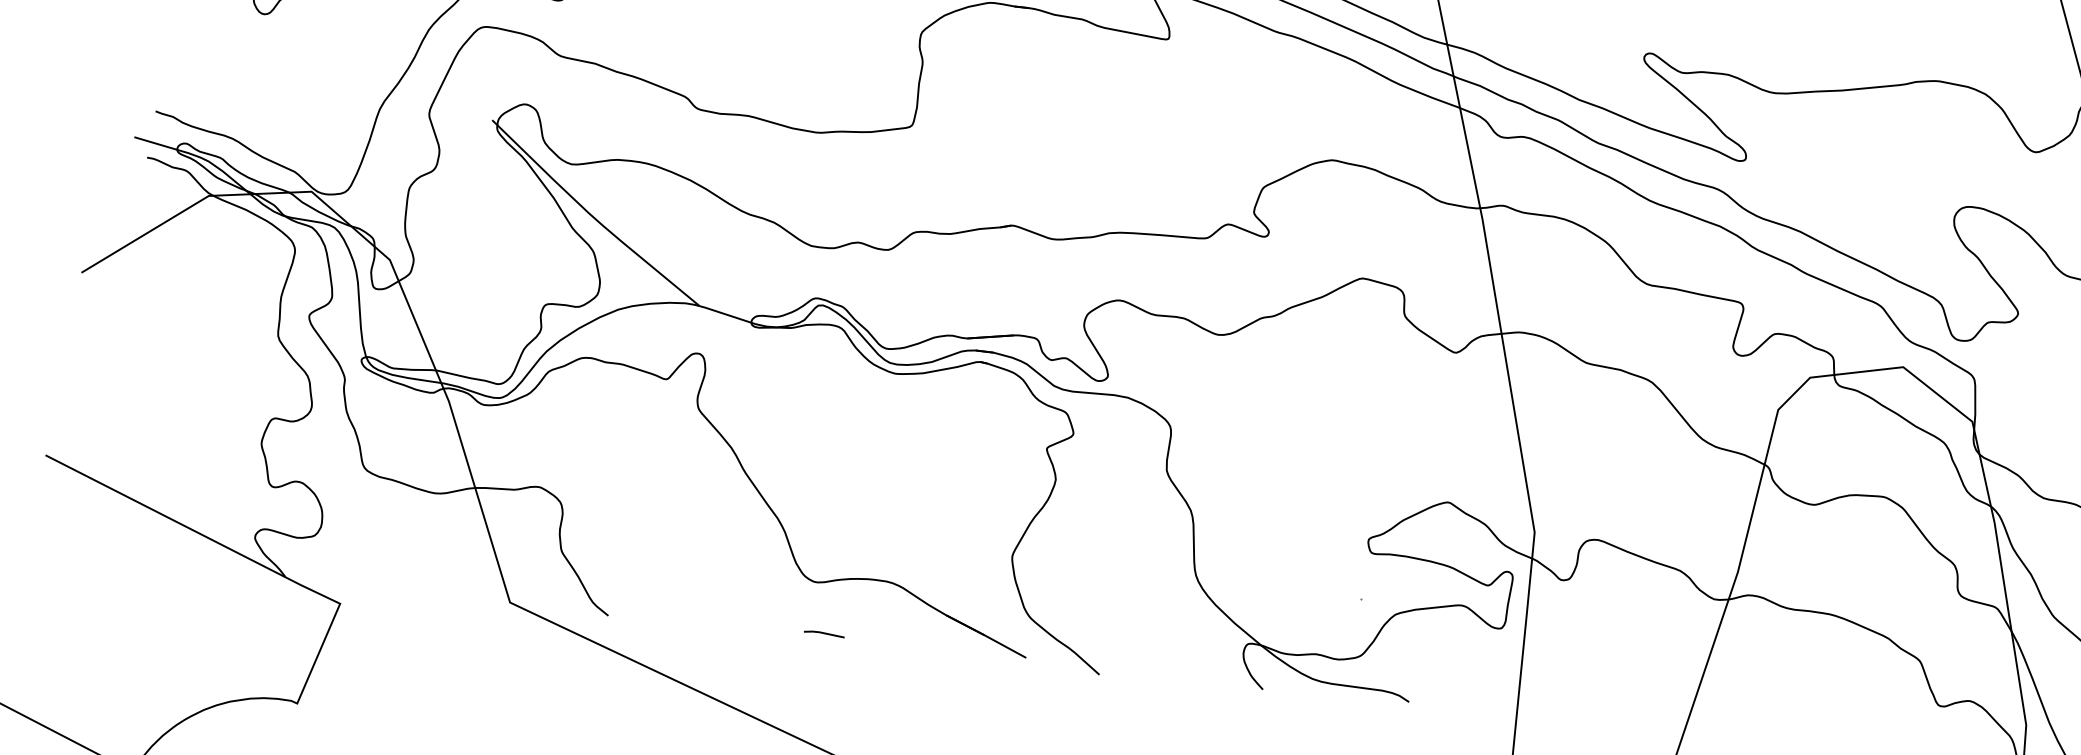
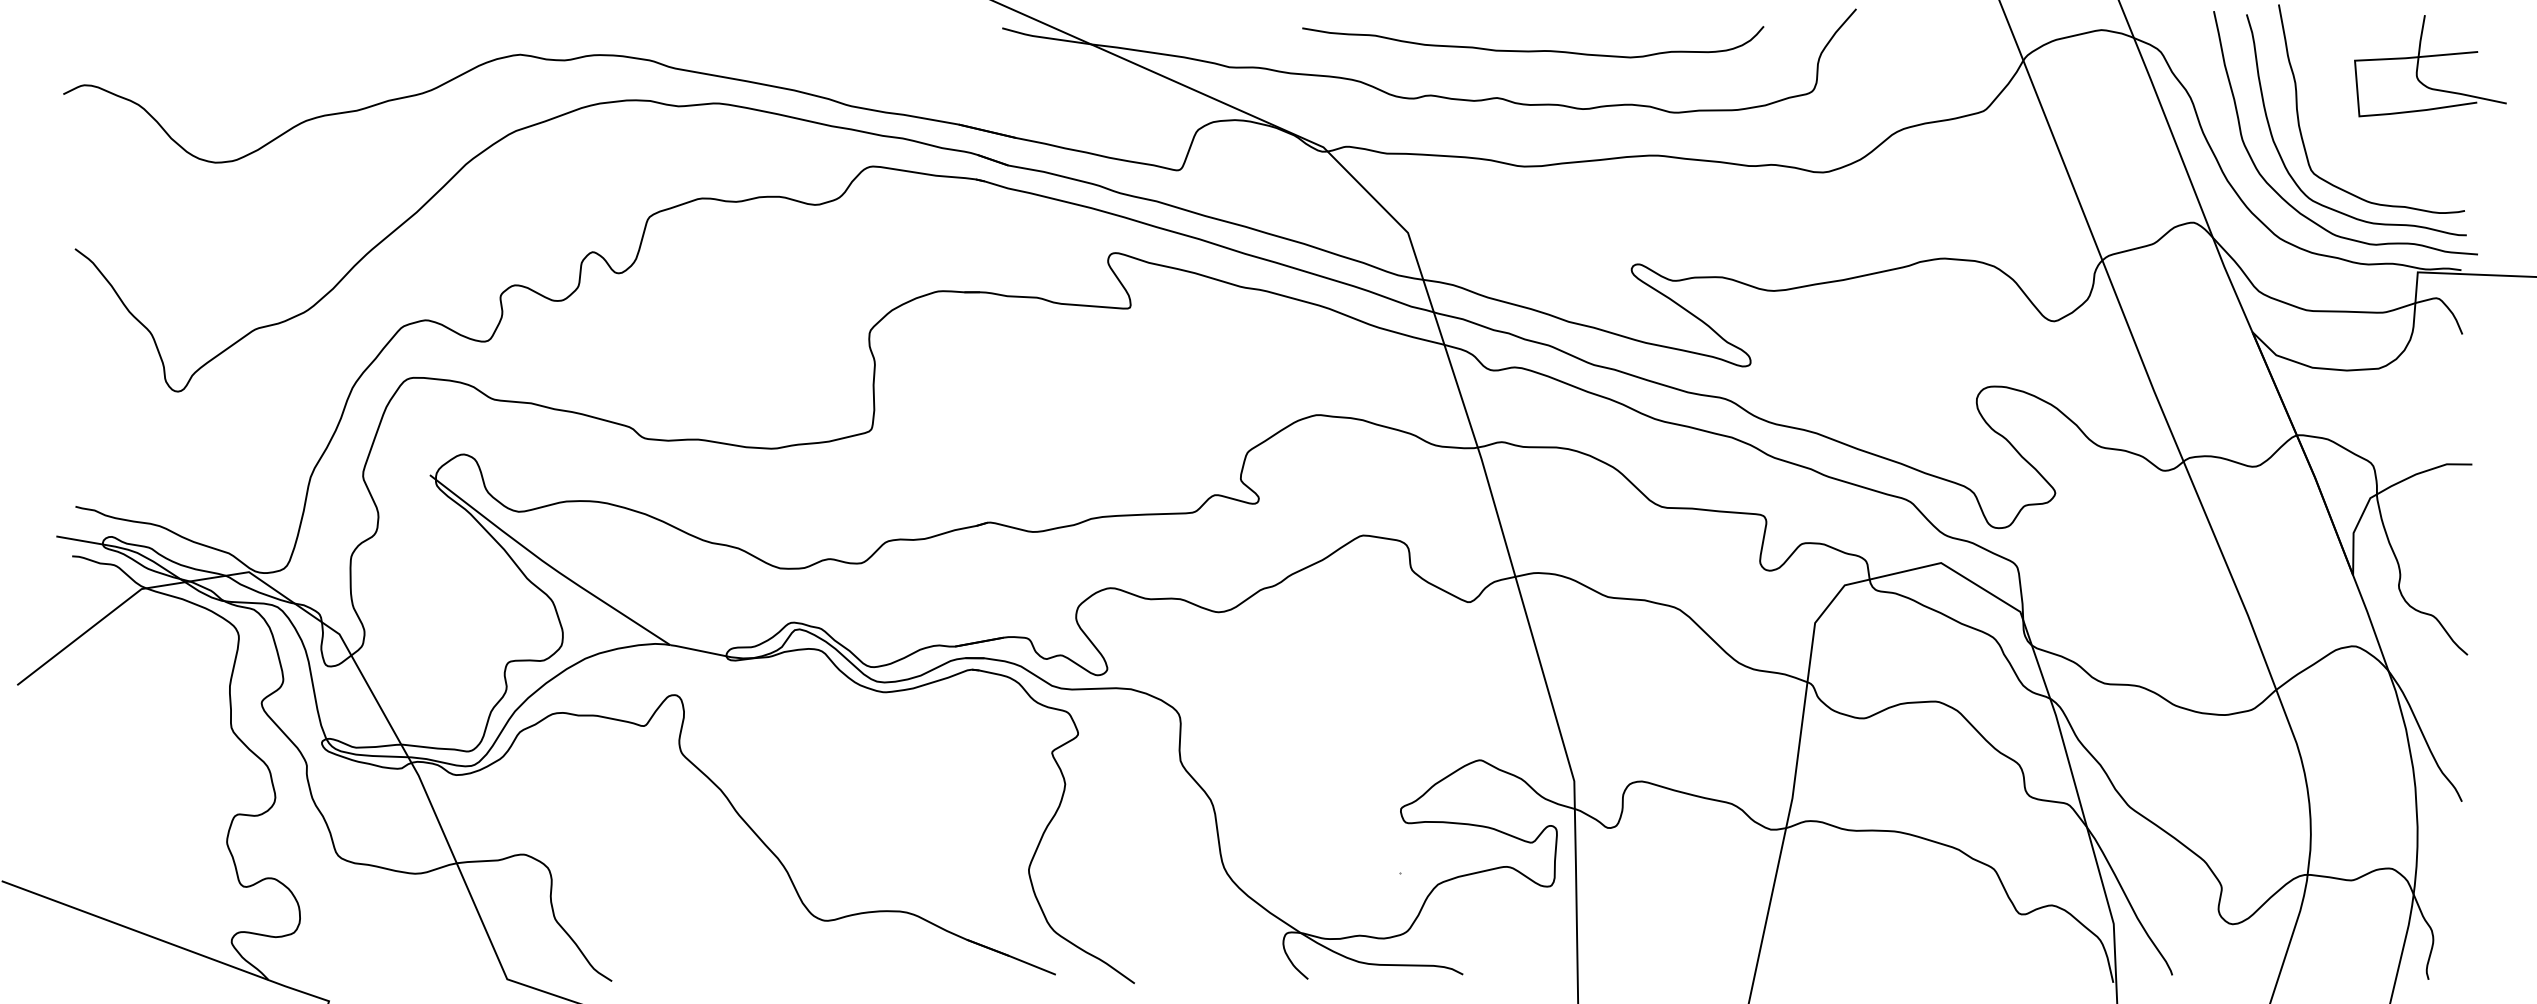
line: (823, 634) -> (840, 974), removed

